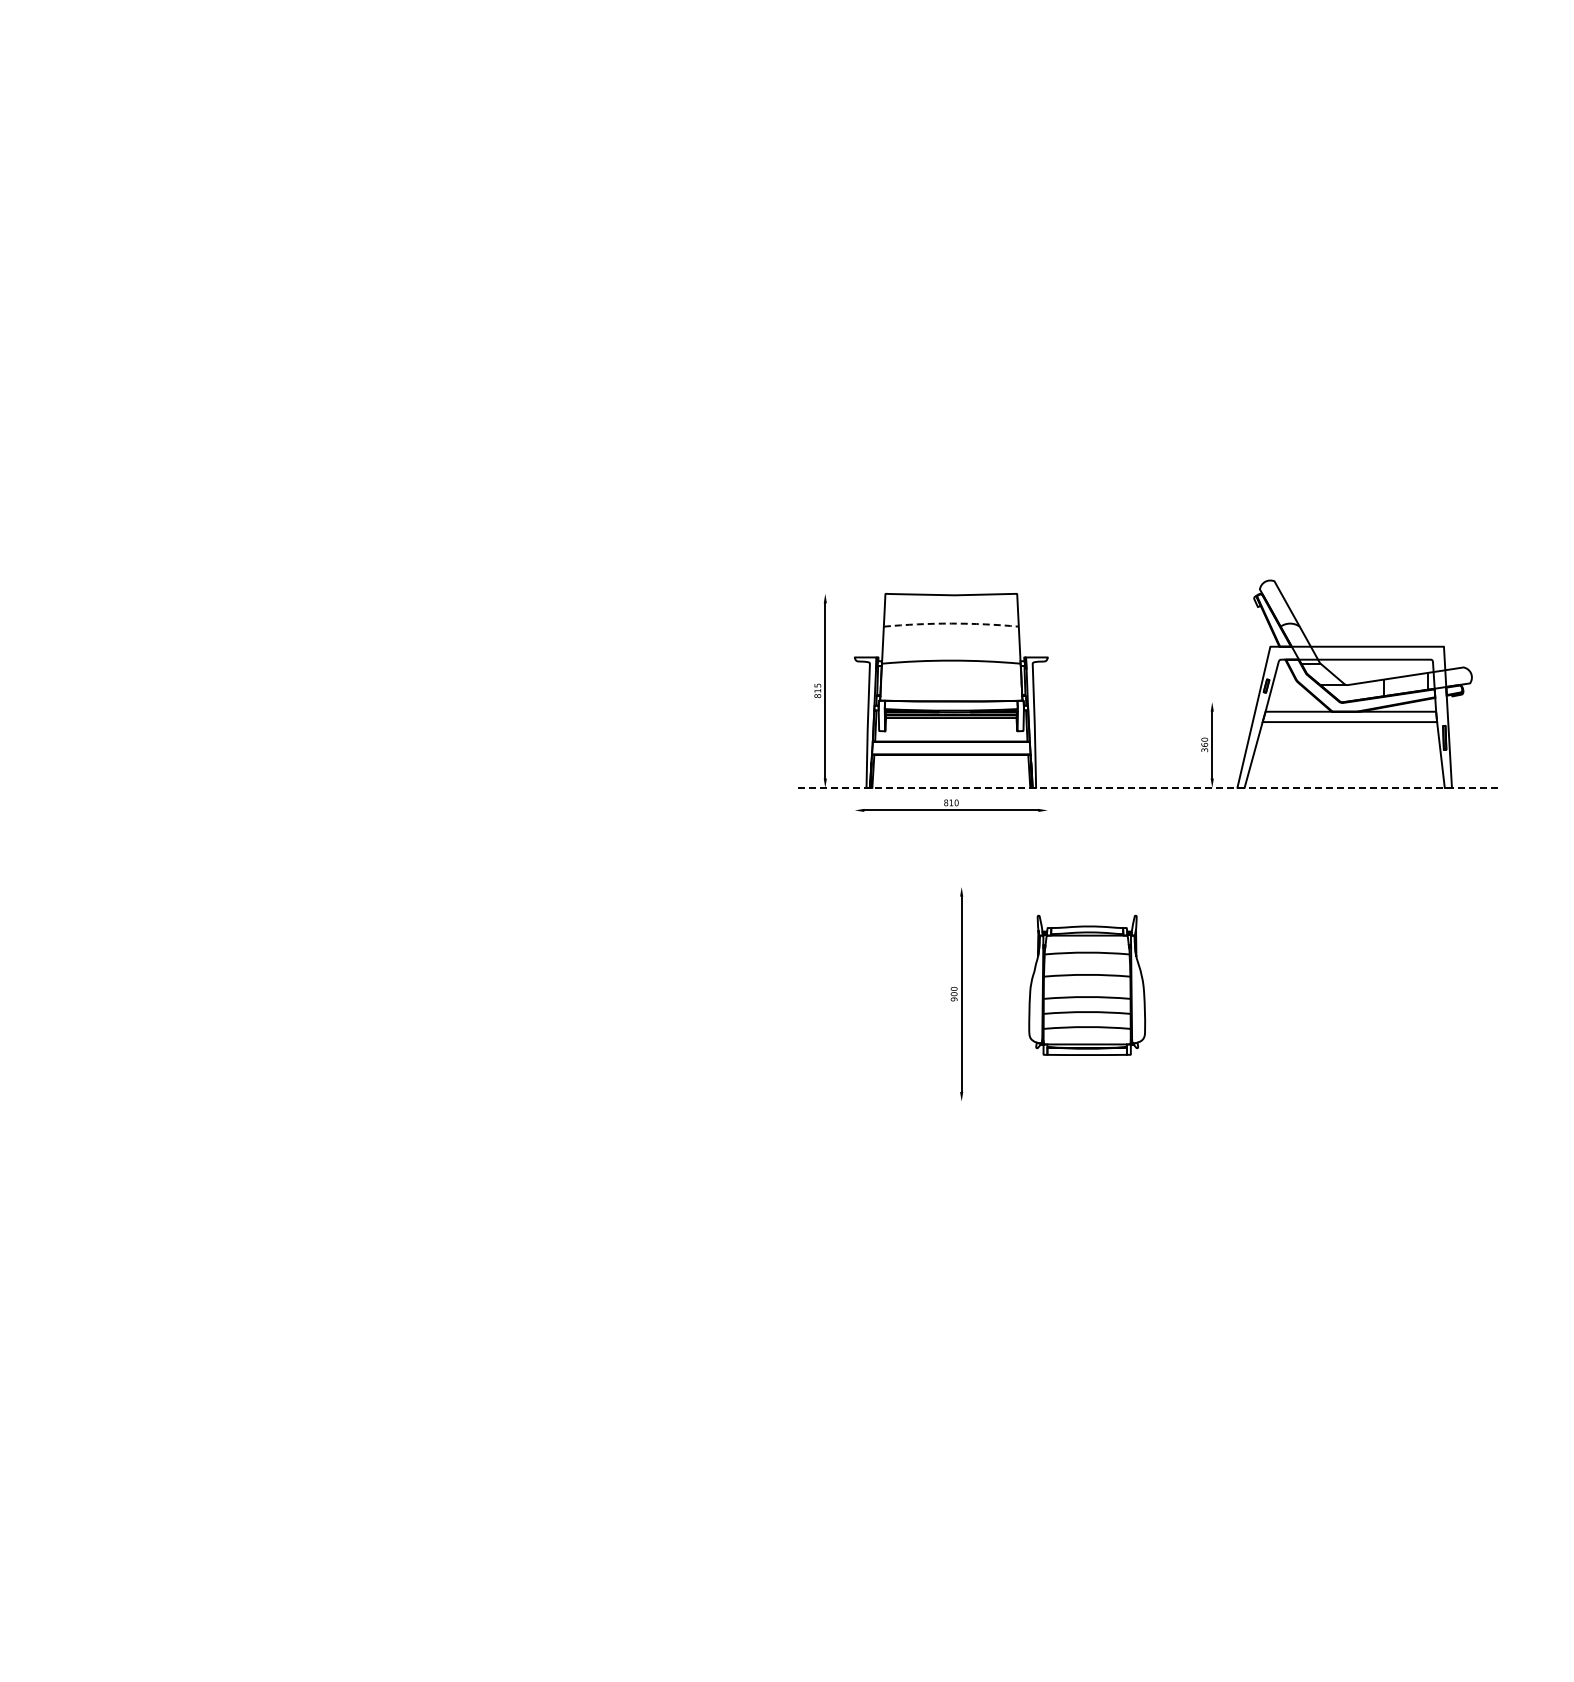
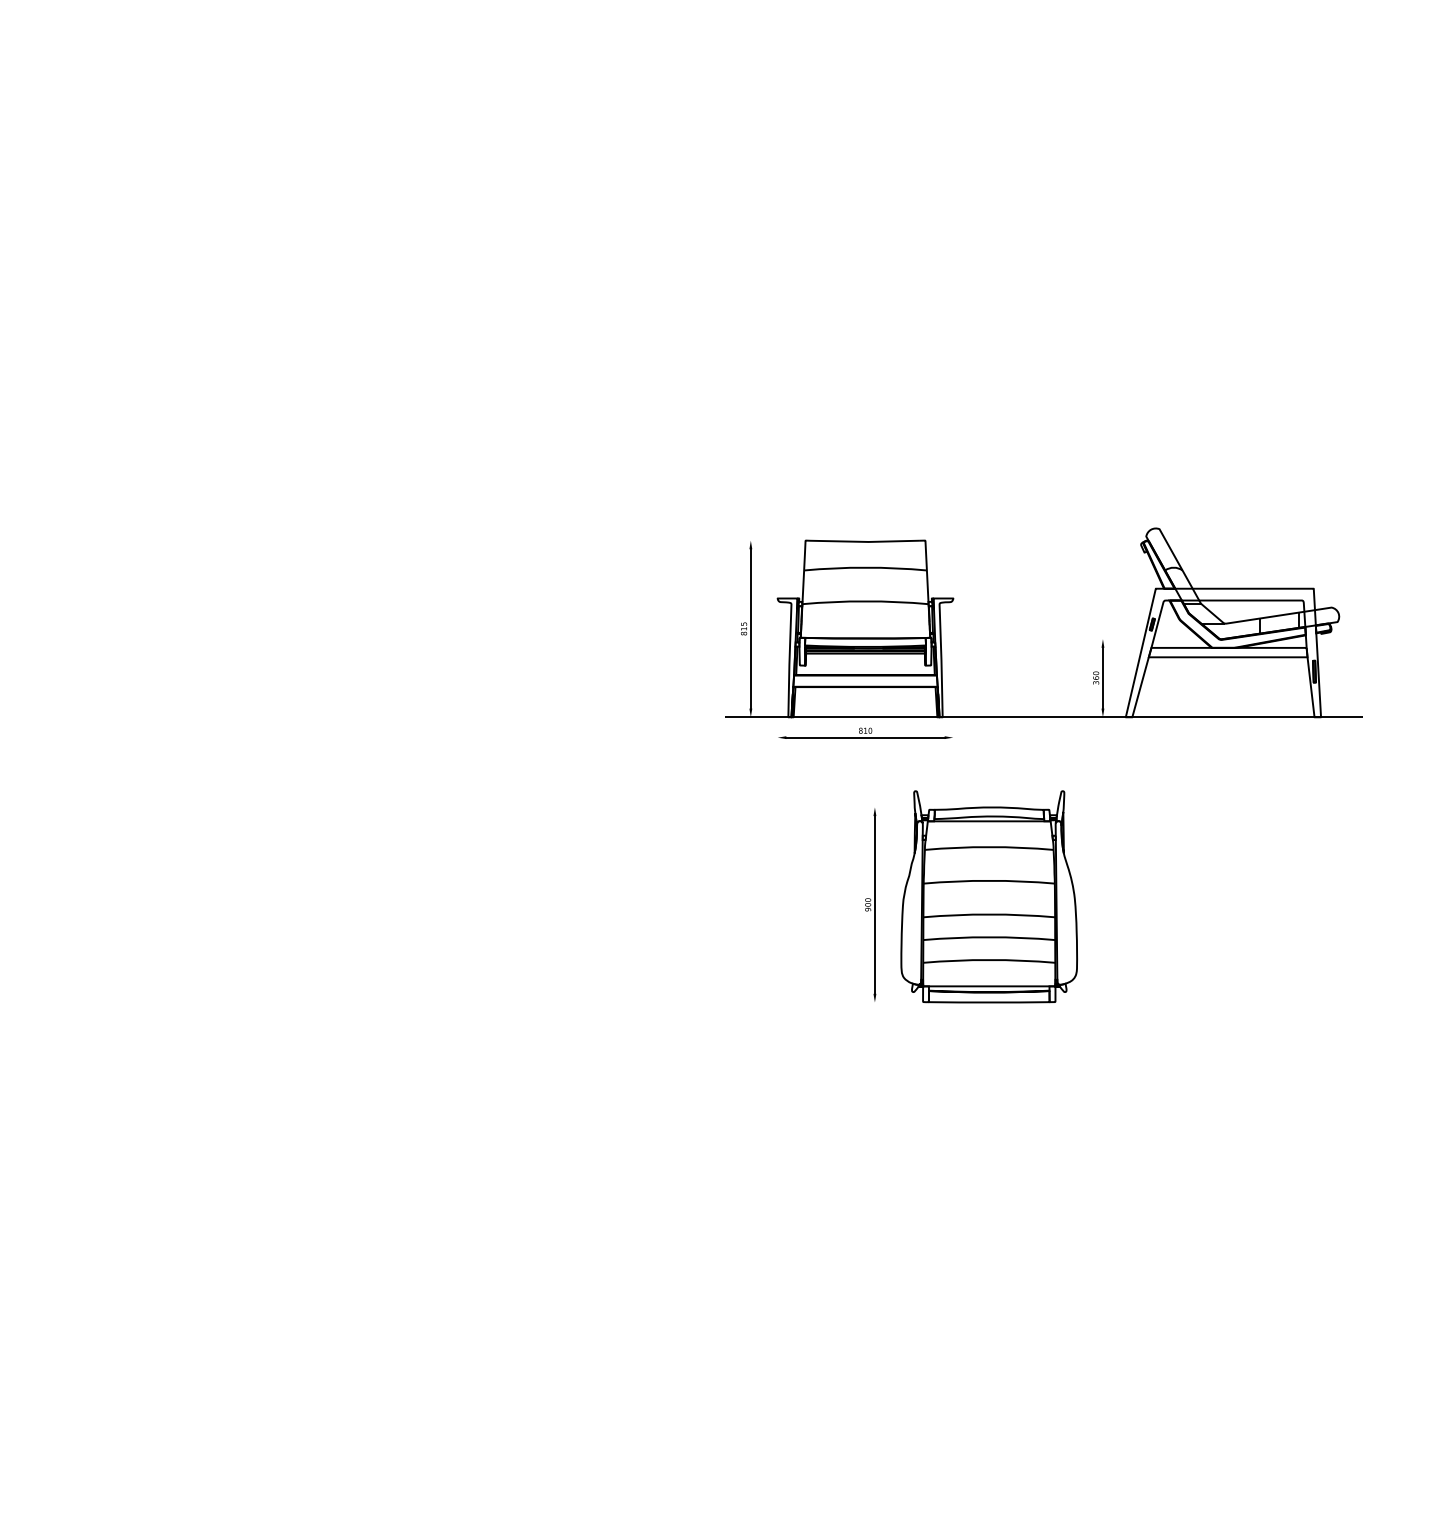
line: (951, 623) -> (865, 567), dashed -> solid
line: (1147, 788) -> (1044, 717), dashed -> solid
part: (1086, 985) -> (988, 896), size x1.67

